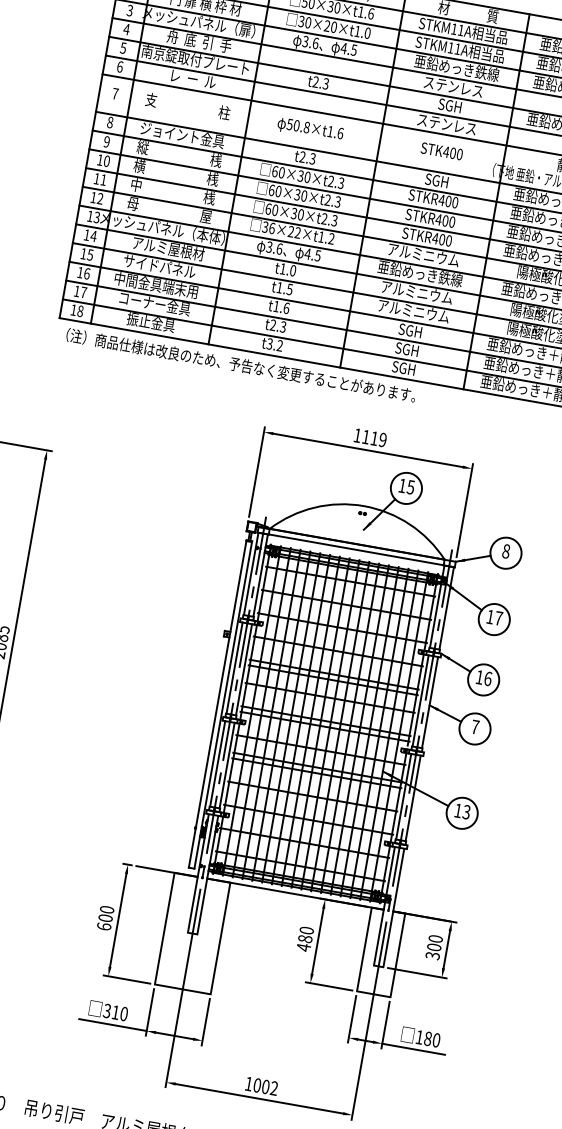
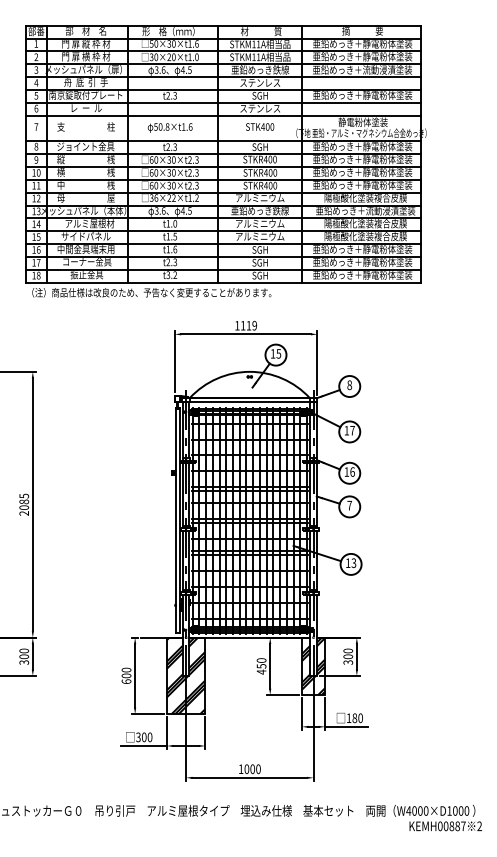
hatch: (193, 933) -> (186, 675), added
text: (305, 939) -> (261, 666), 480 -> 450
hatch: (381, 952) -> (313, 666), added
text: (116, 1012) -> (144, 737), 310 -> 300
text: (274, 1088) -> (258, 769), 1002 -> 1000

